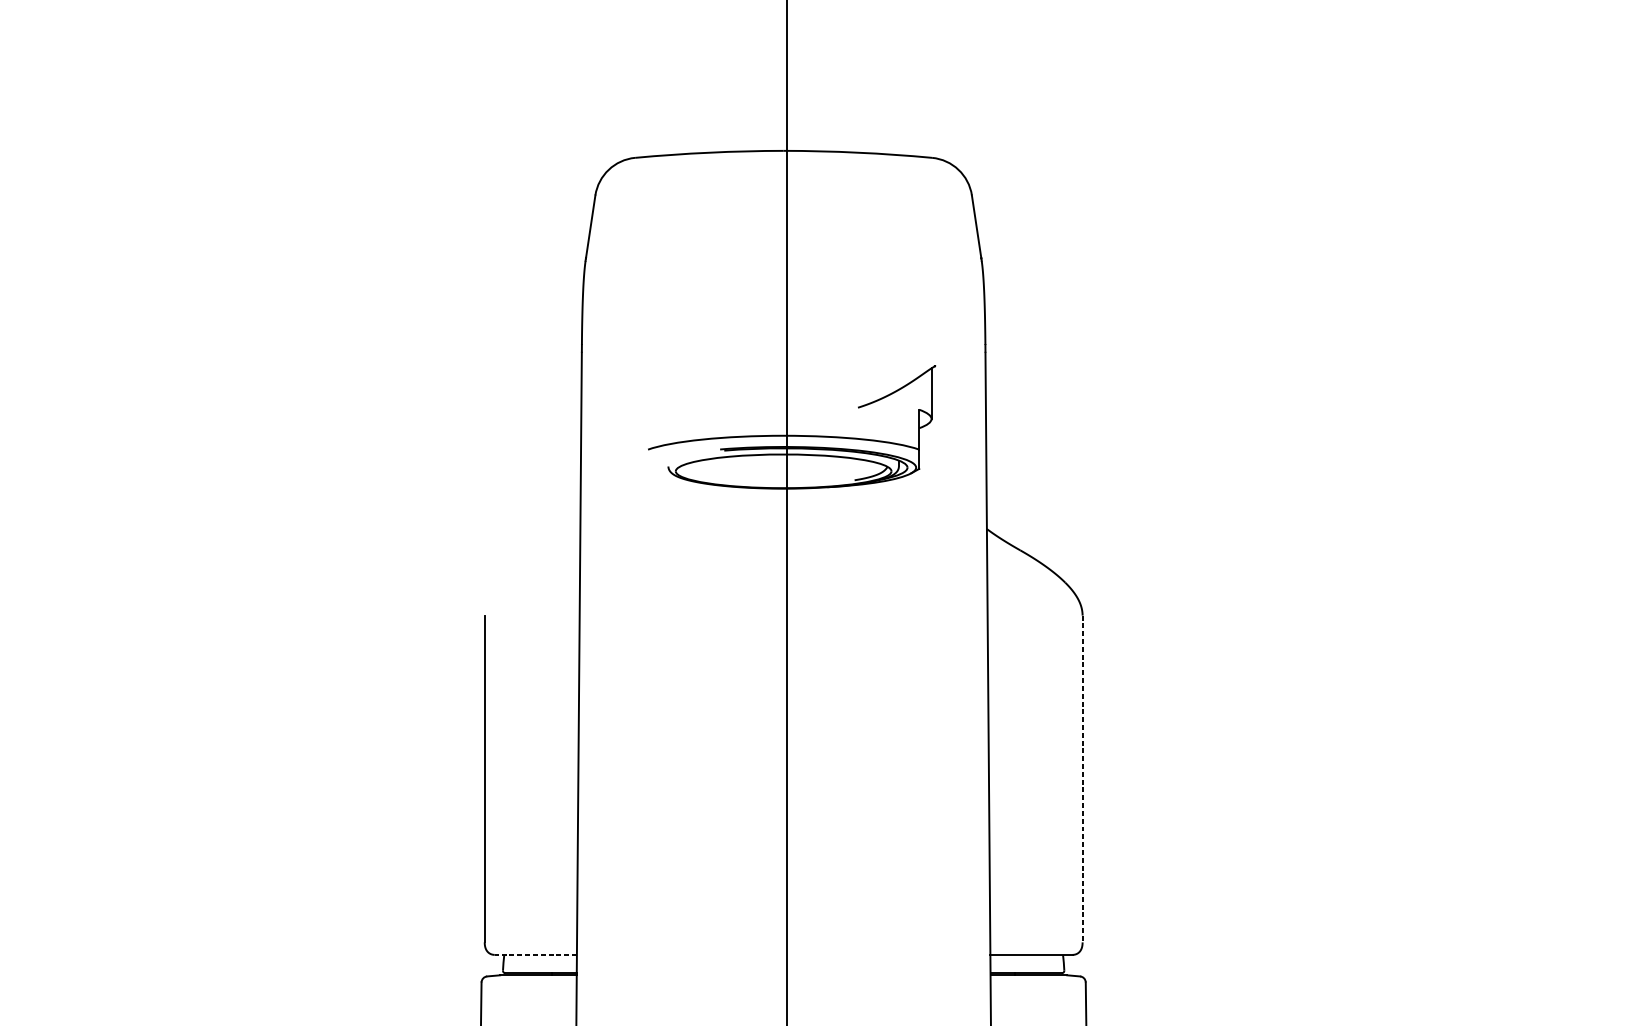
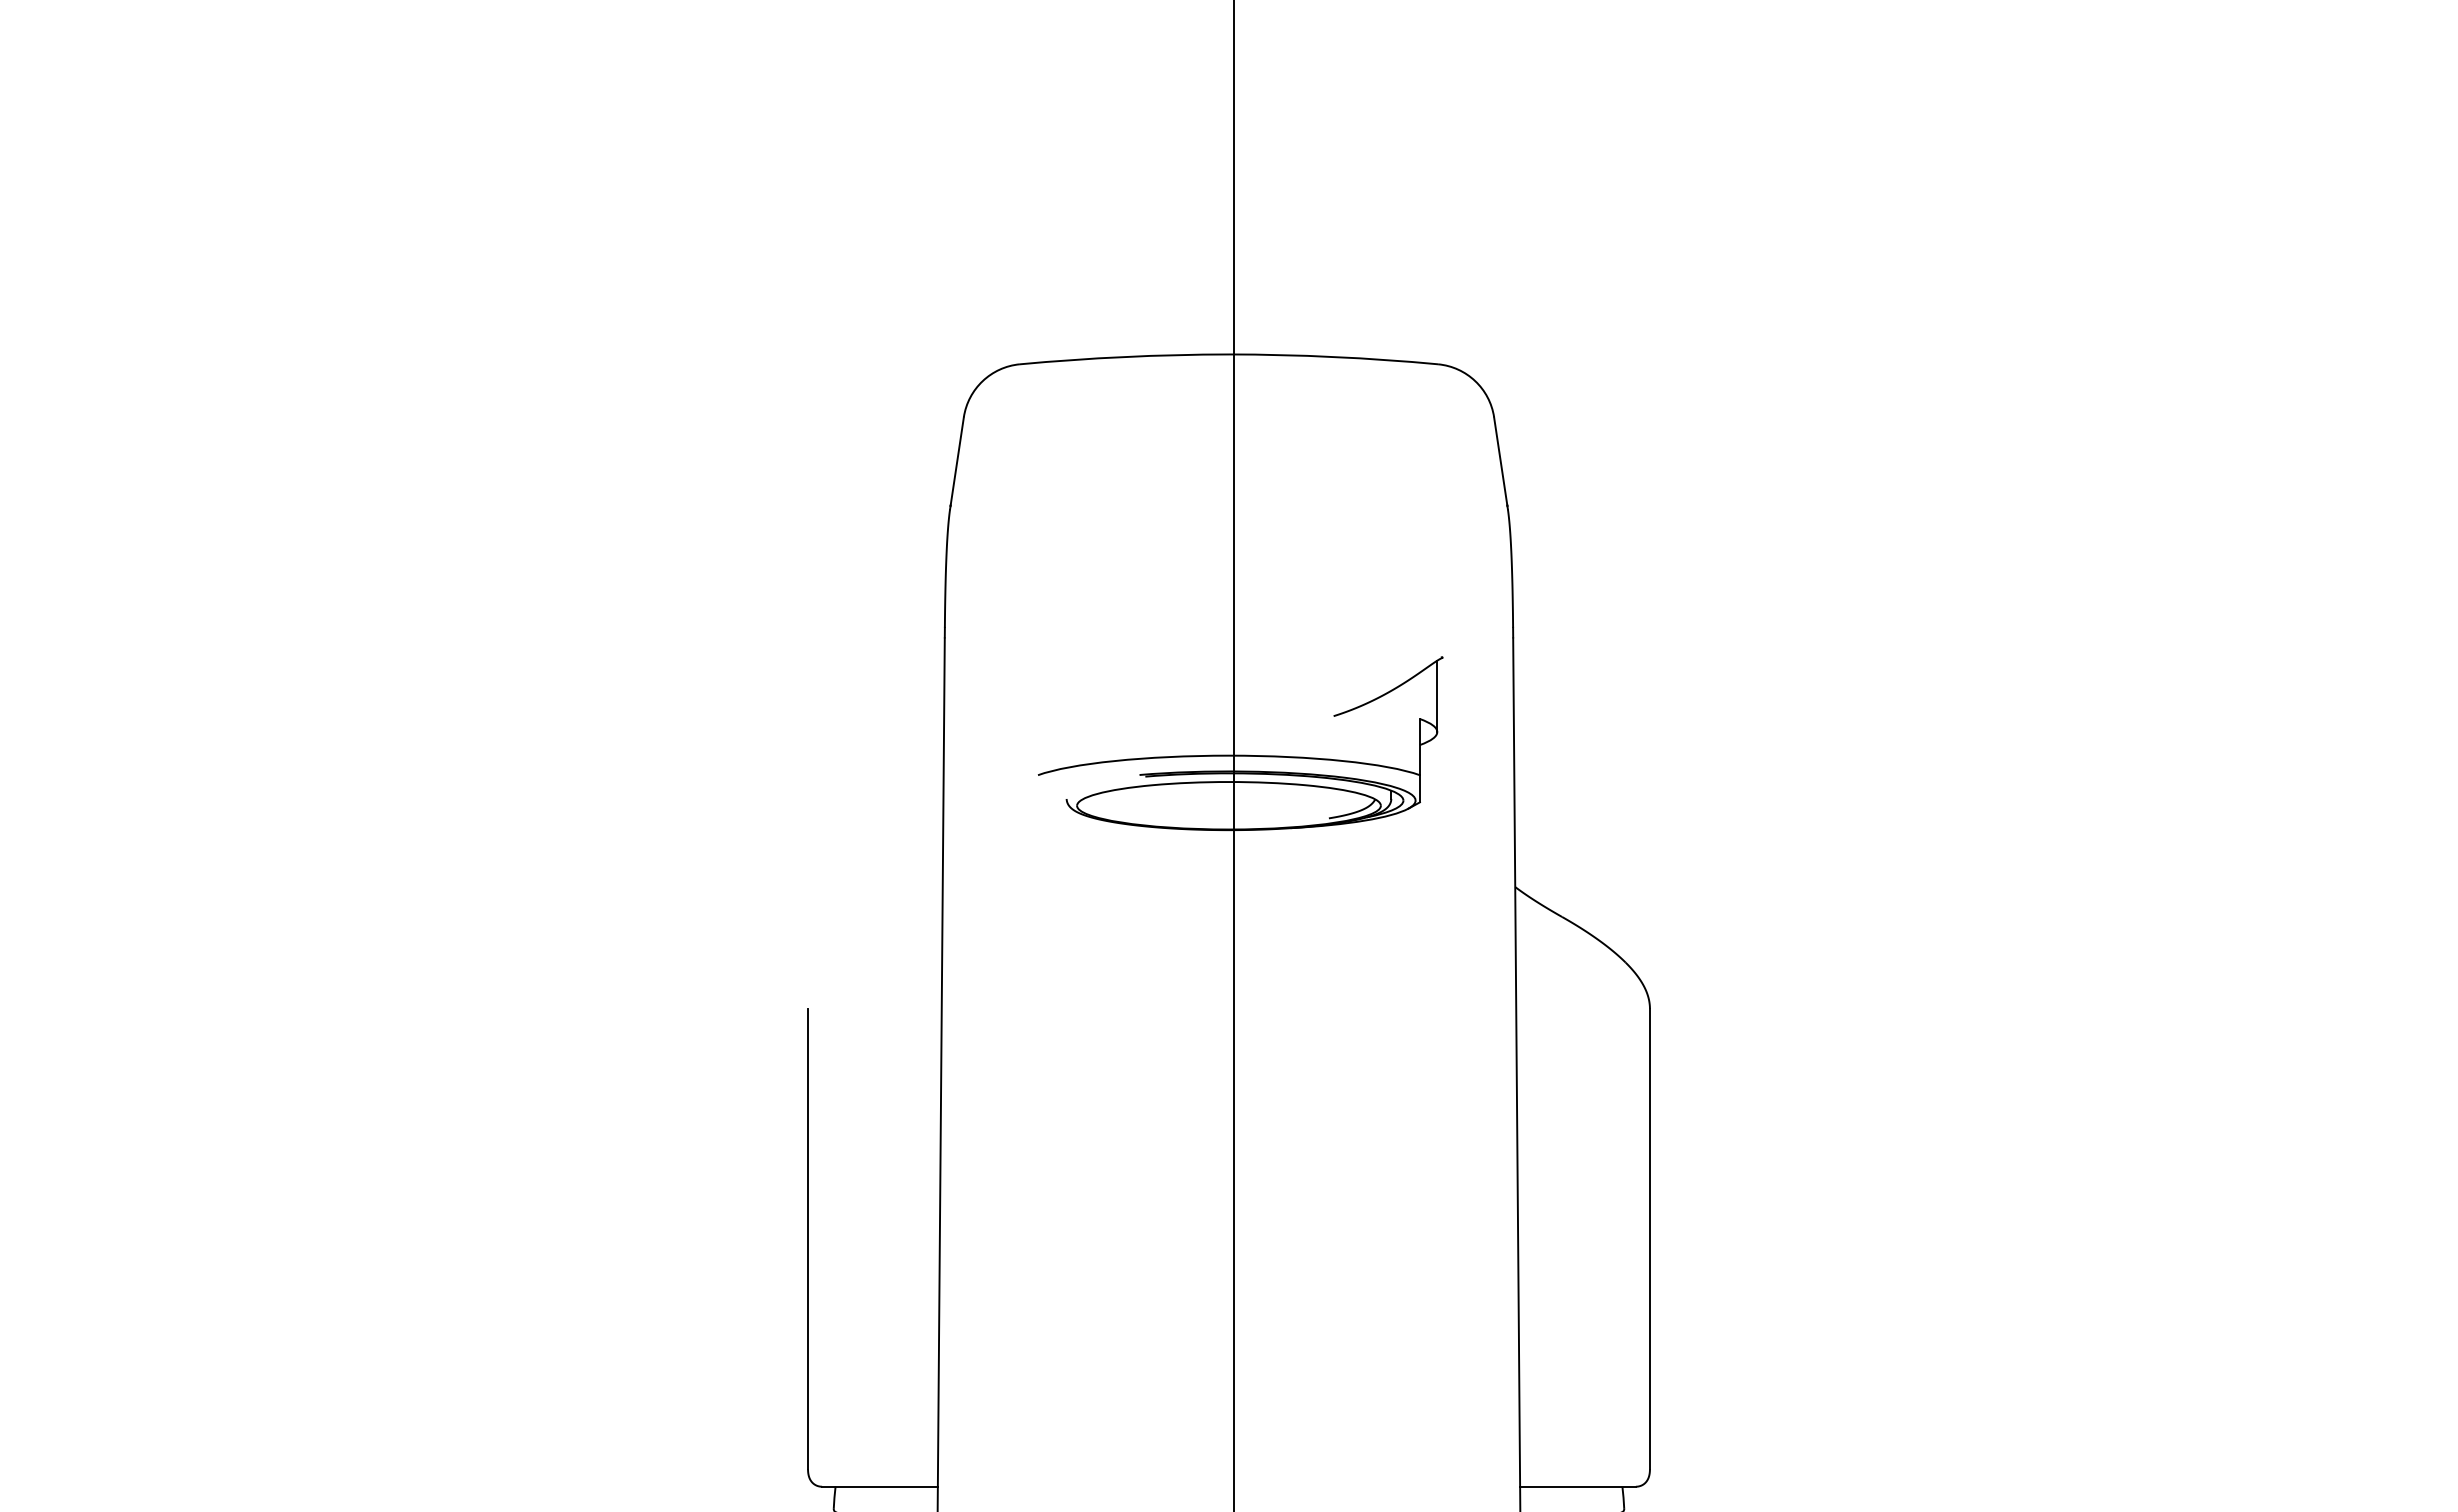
line: (1082, 779) -> (1649, 1239), dashed -> solid
line: (535, 954) -> (879, 1486), dashed -> solid

